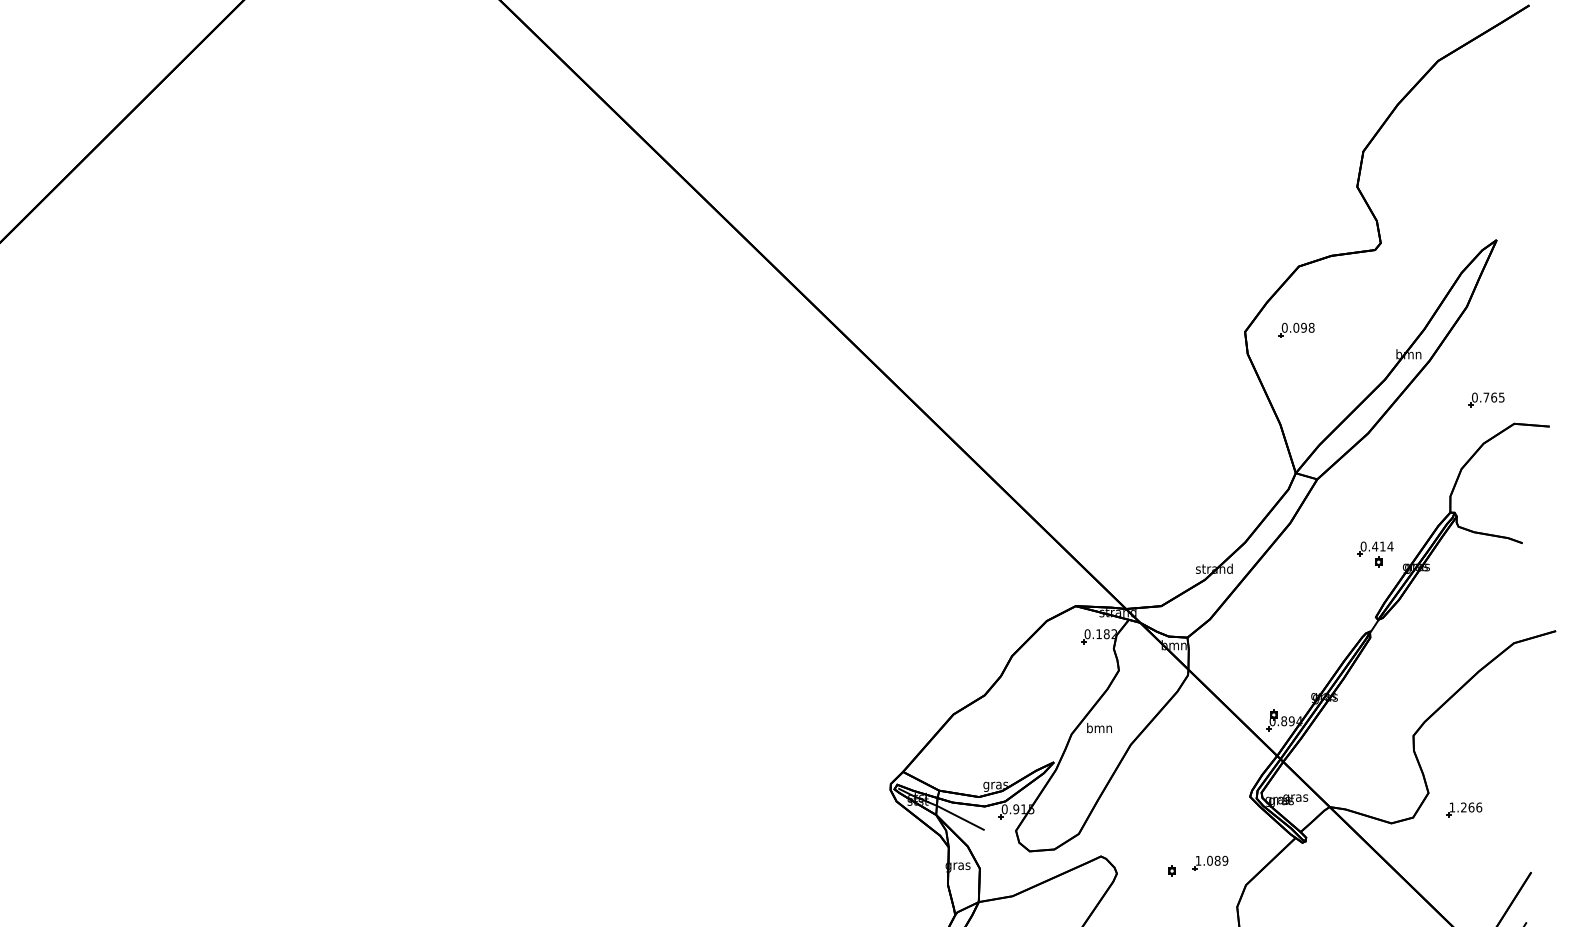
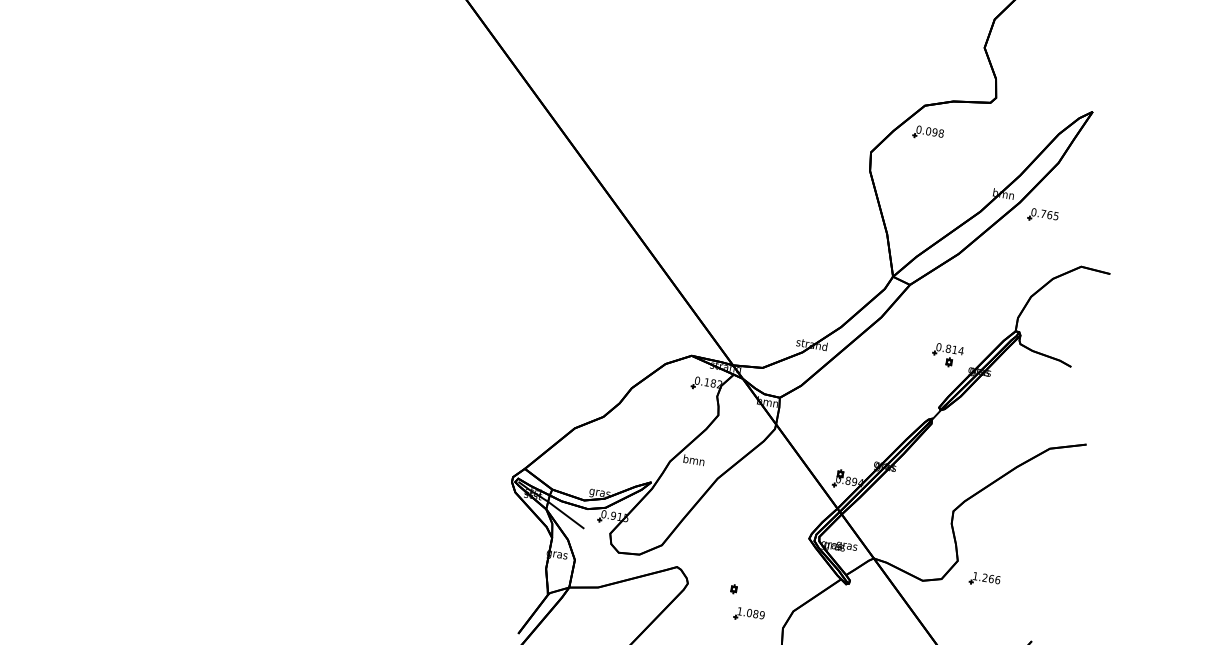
part: (1296, 329) -> (928, 132), moved
part: (1486, 399) -> (1043, 215), moved
text: (1375, 546) -> (948, 348), 0.414 -> 0.814
part: (1210, 862) -> (749, 614), moved

